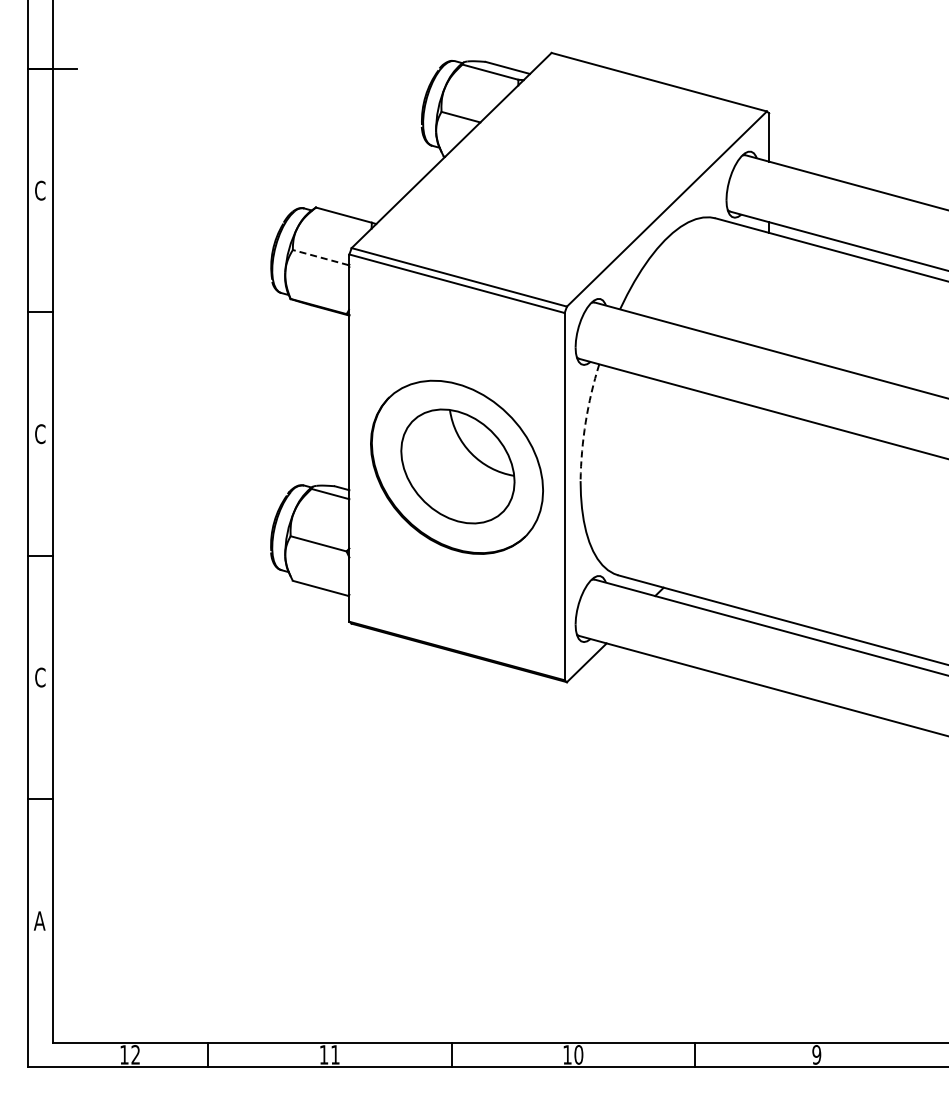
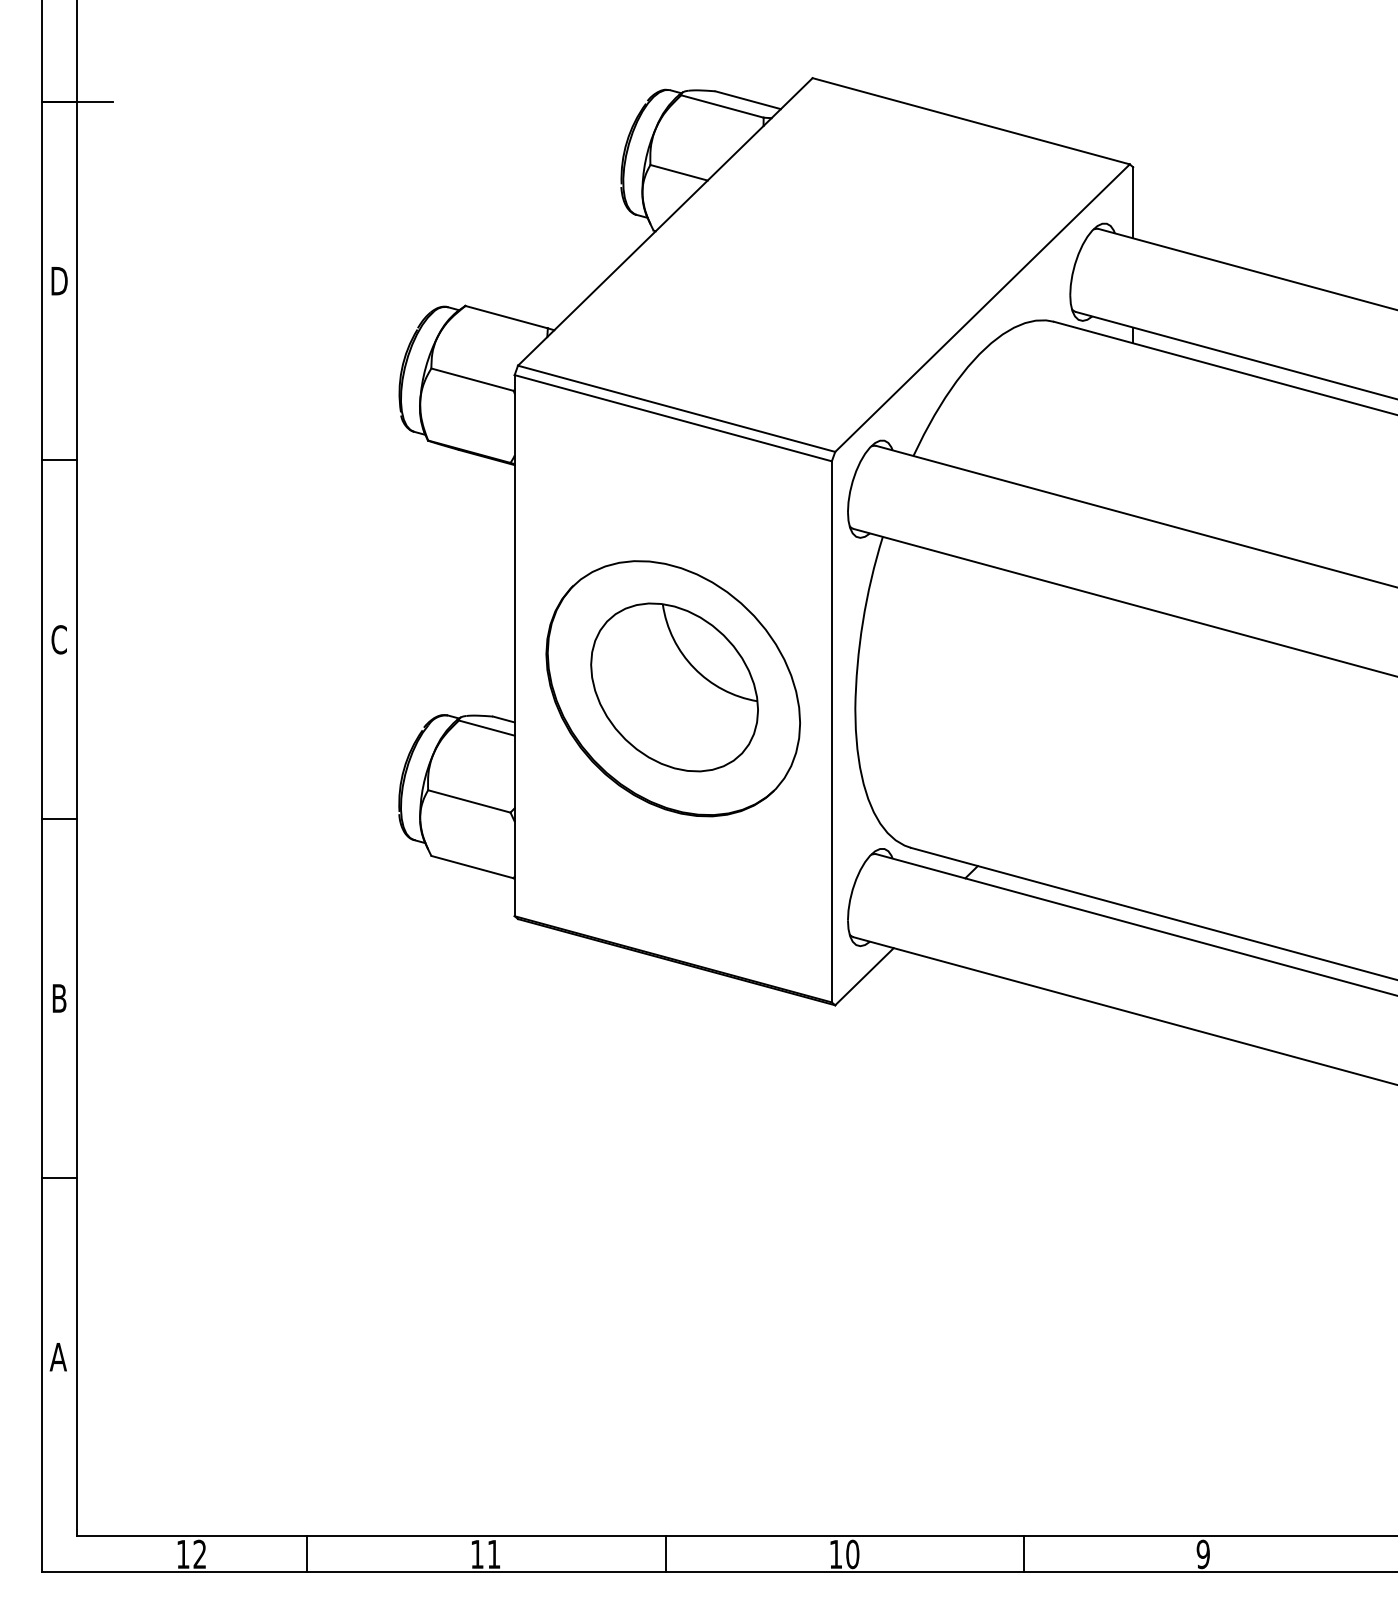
text: (40, 190) -> (59, 280), C -> D
line: (320, 257) -> (472, 379), dashed -> solid
arc: (585, 422) -> (862, 622), dashed -> solid
text: (40, 677) -> (59, 998), C -> B

